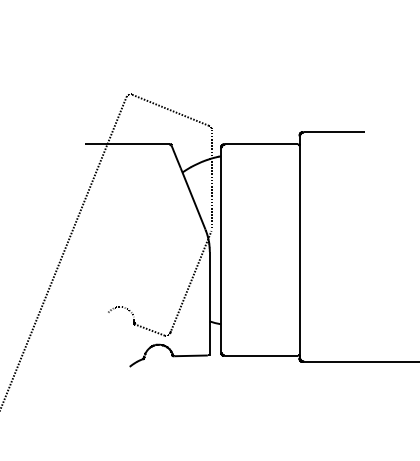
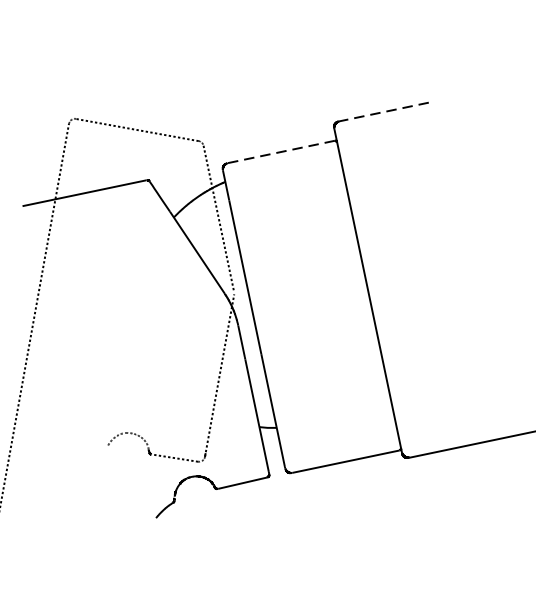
line: (334, 132) -> (384, 112), solid -> dashed
line: (261, 144) -> (280, 152), solid -> dashed

